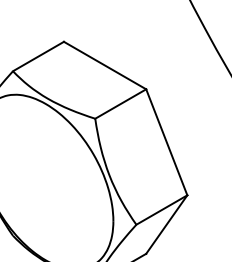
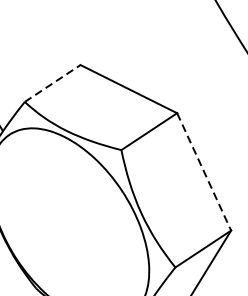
line: (38, 56) -> (52, 83), solid -> dashed
line: (166, 142) -> (203, 172), solid -> dashed

